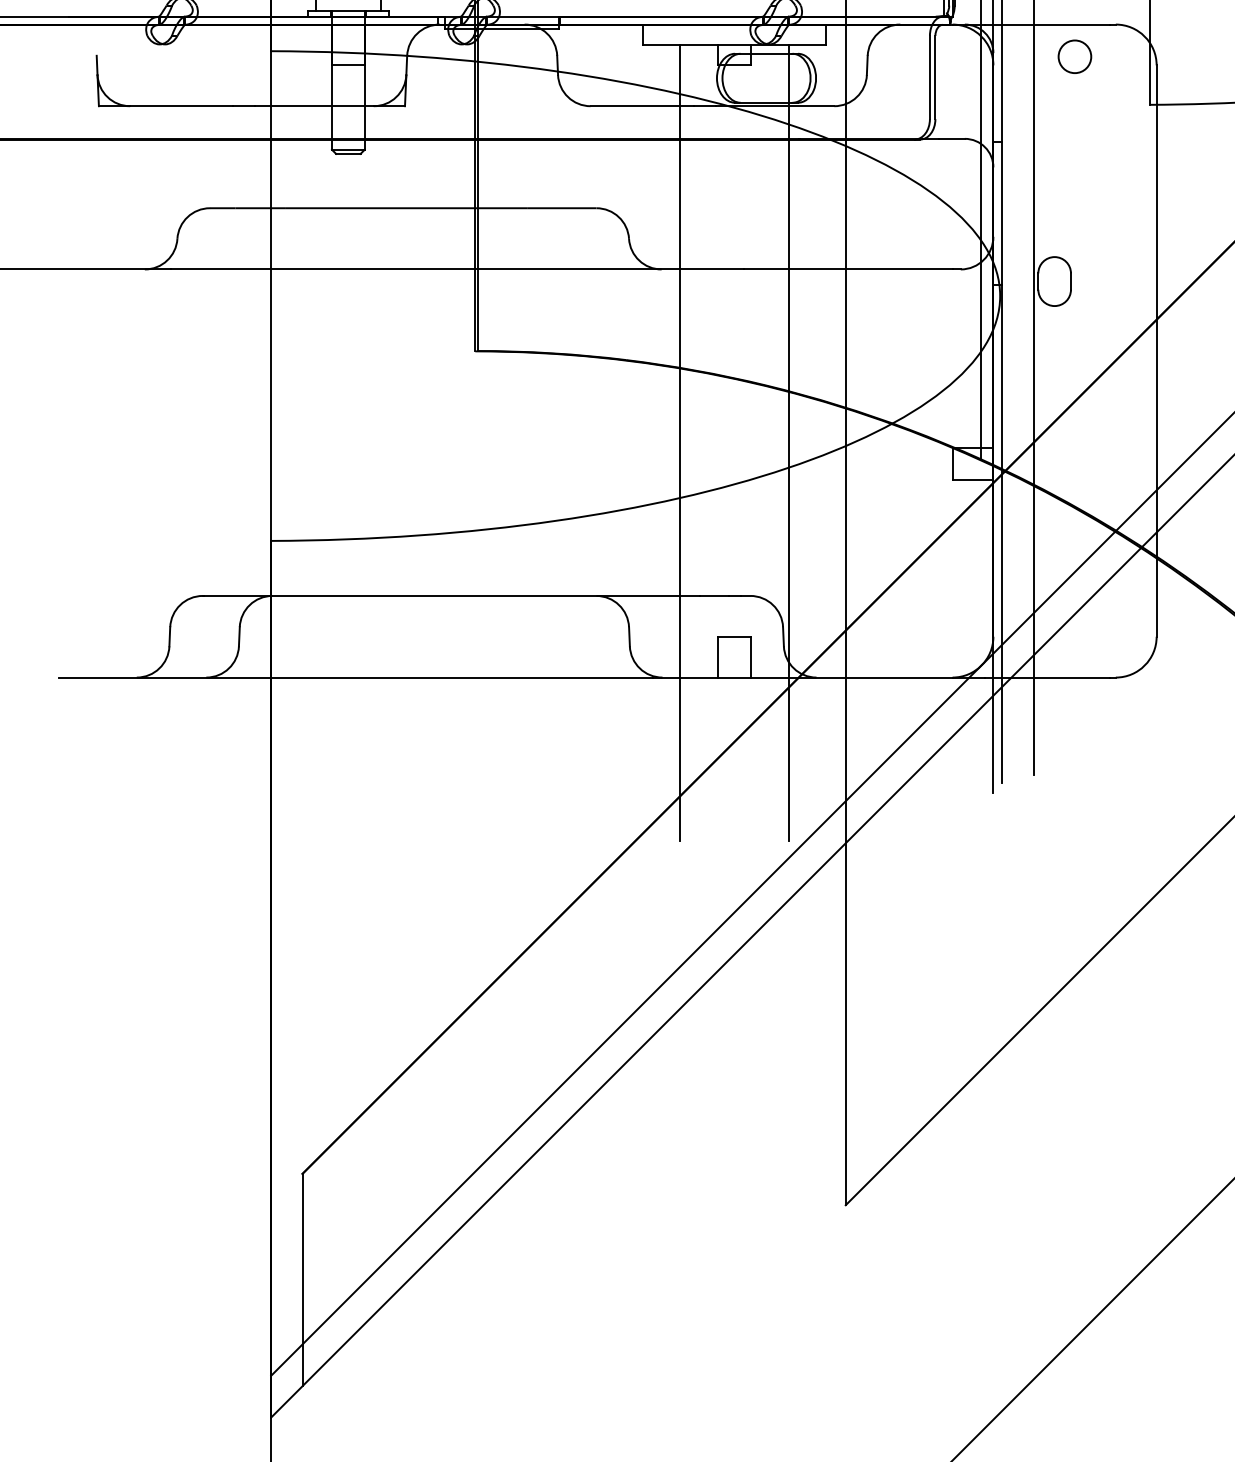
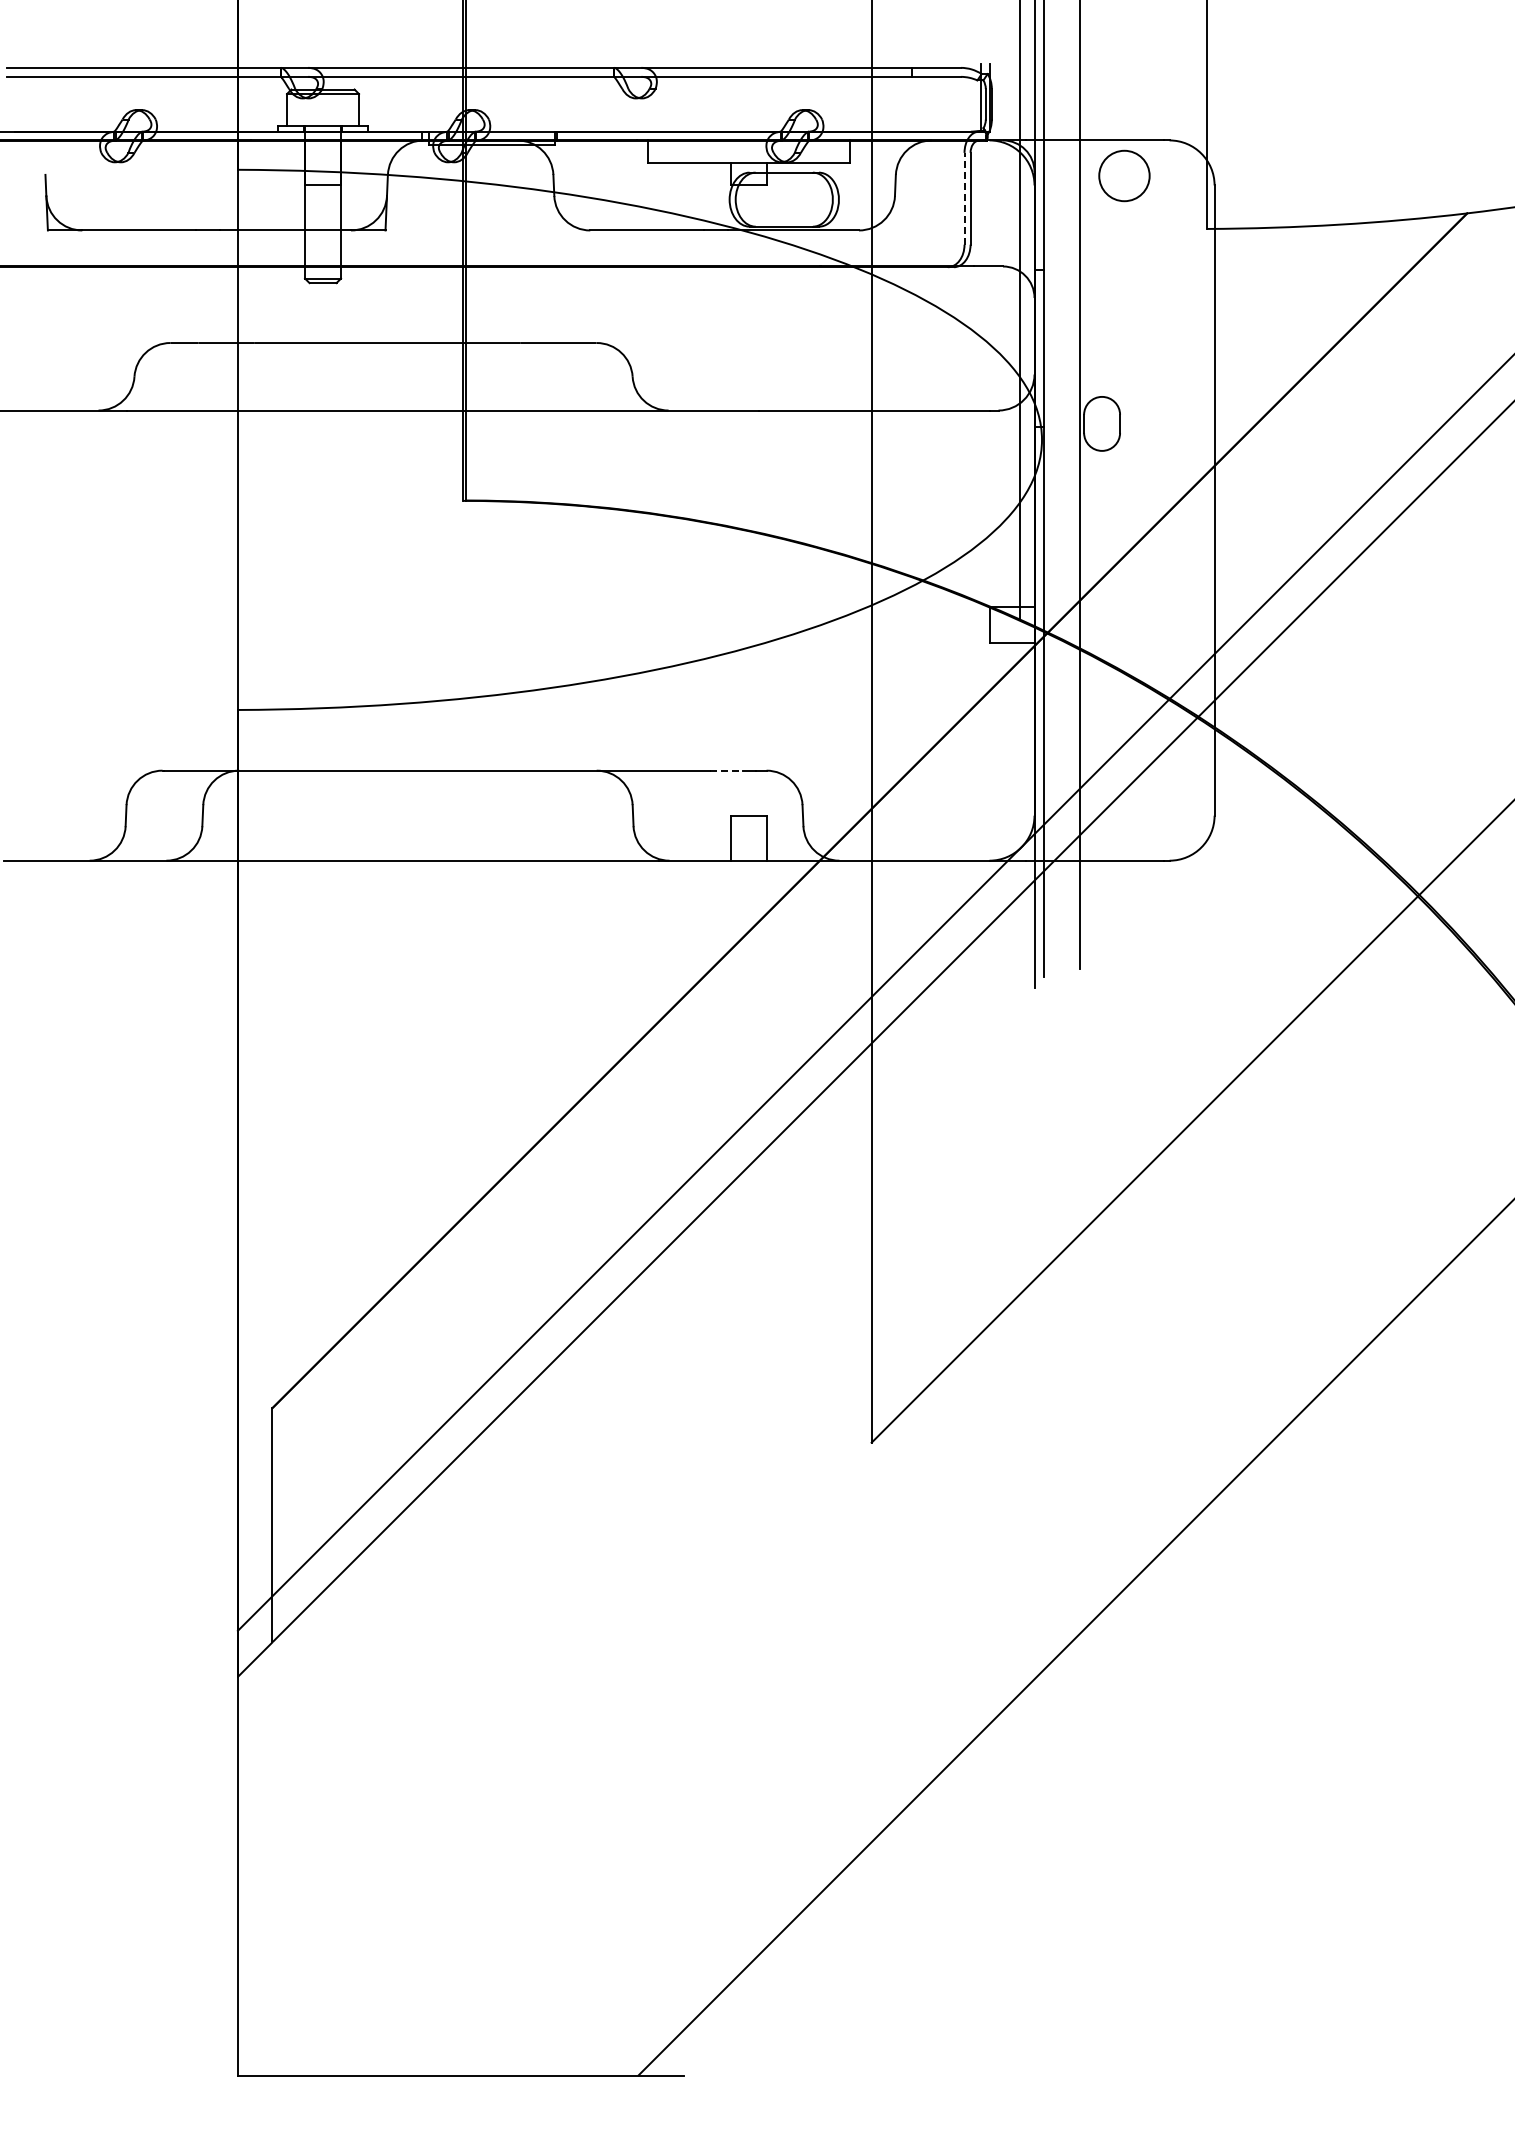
circle: (1074, 56) -> (1124, 175), size x1.4
line: (929, 77) -> (964, 198), solid -> dashed
line: (679, 442) -> (688, 601), removed
line: (789, 442) -> (809, 601), removed
line: (715, 595) -> (727, 770), solid -> dashed

